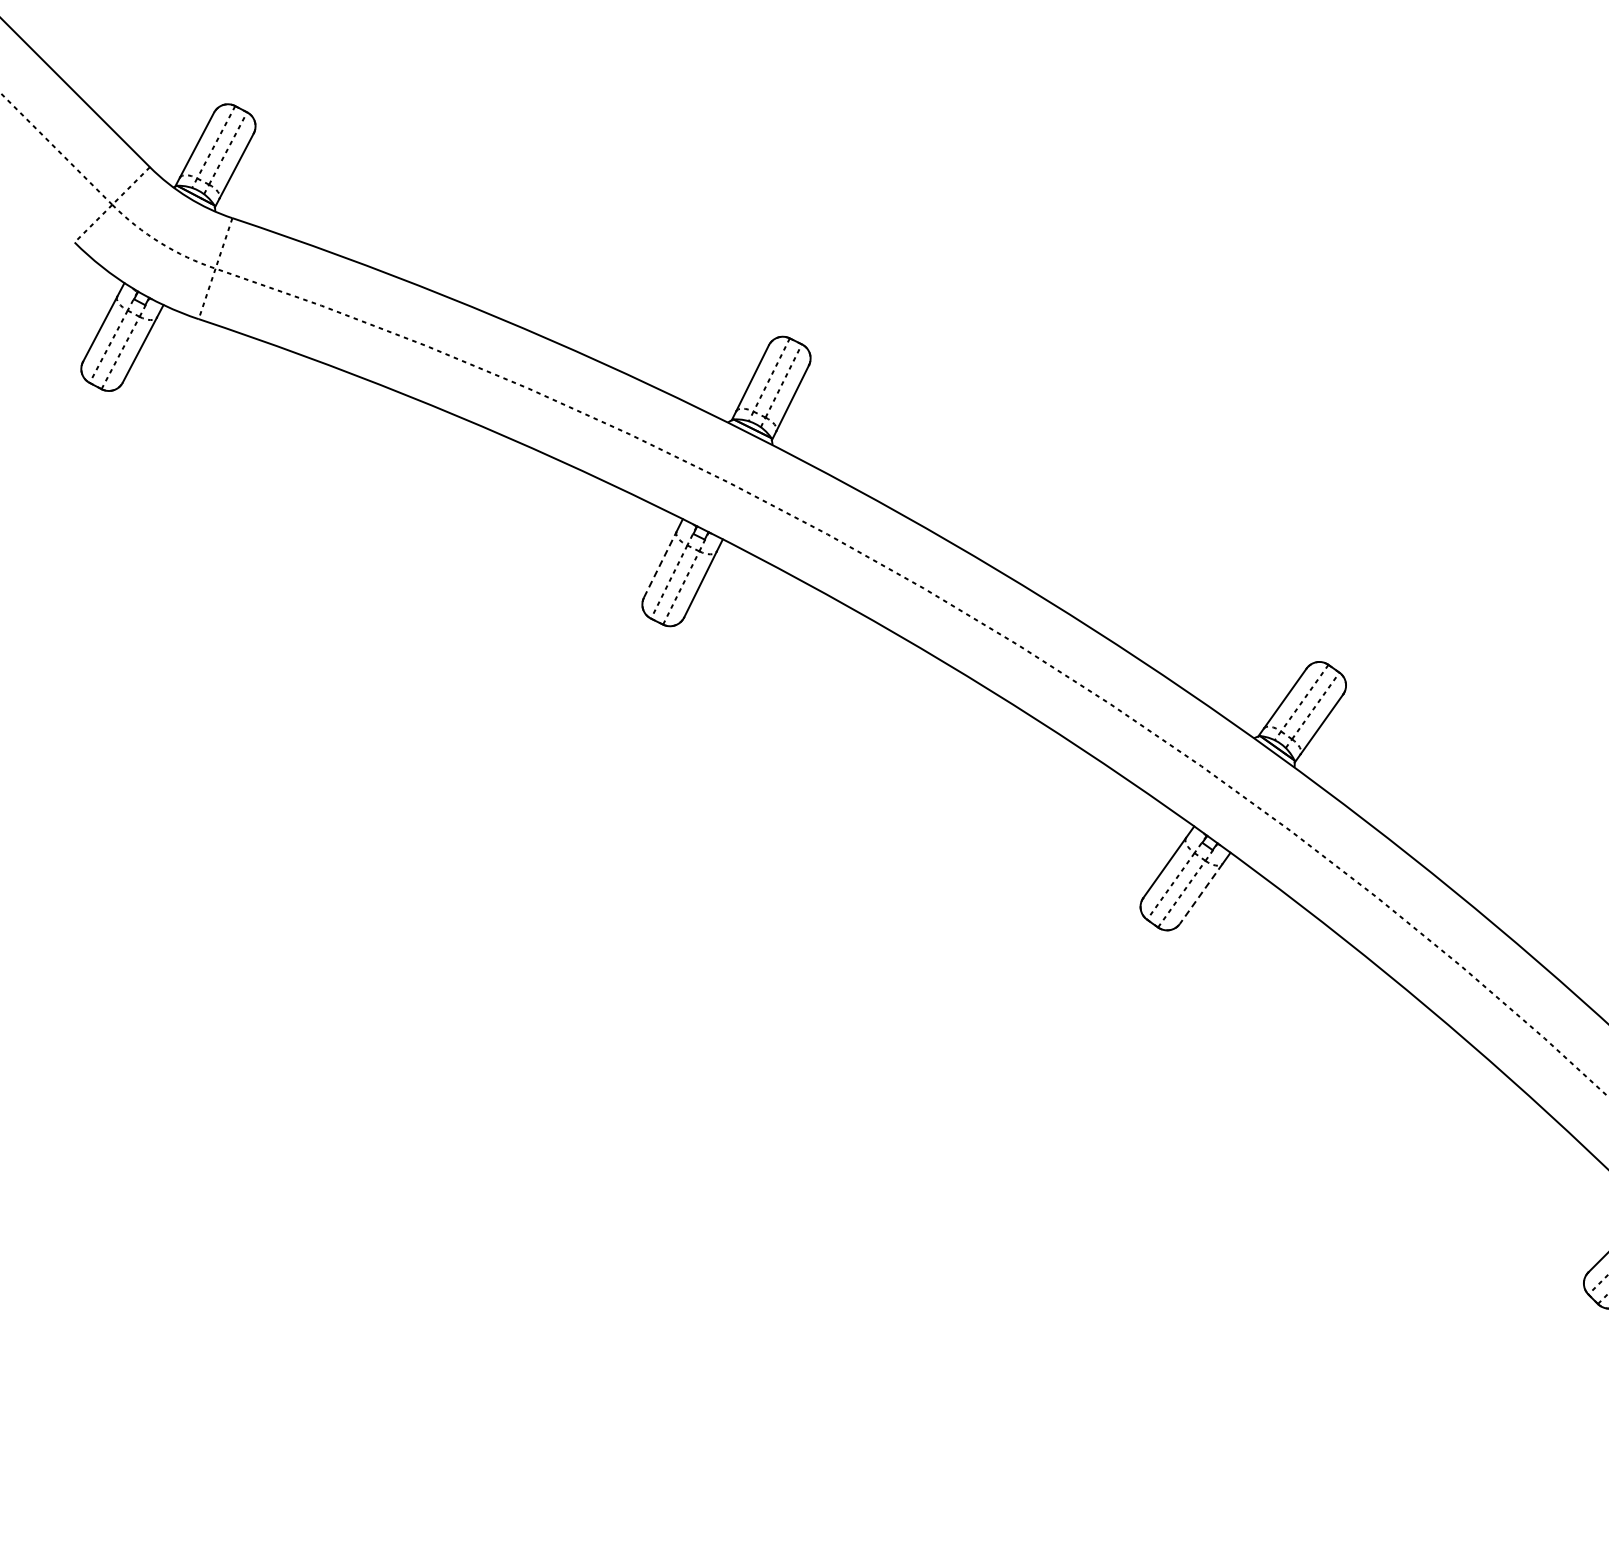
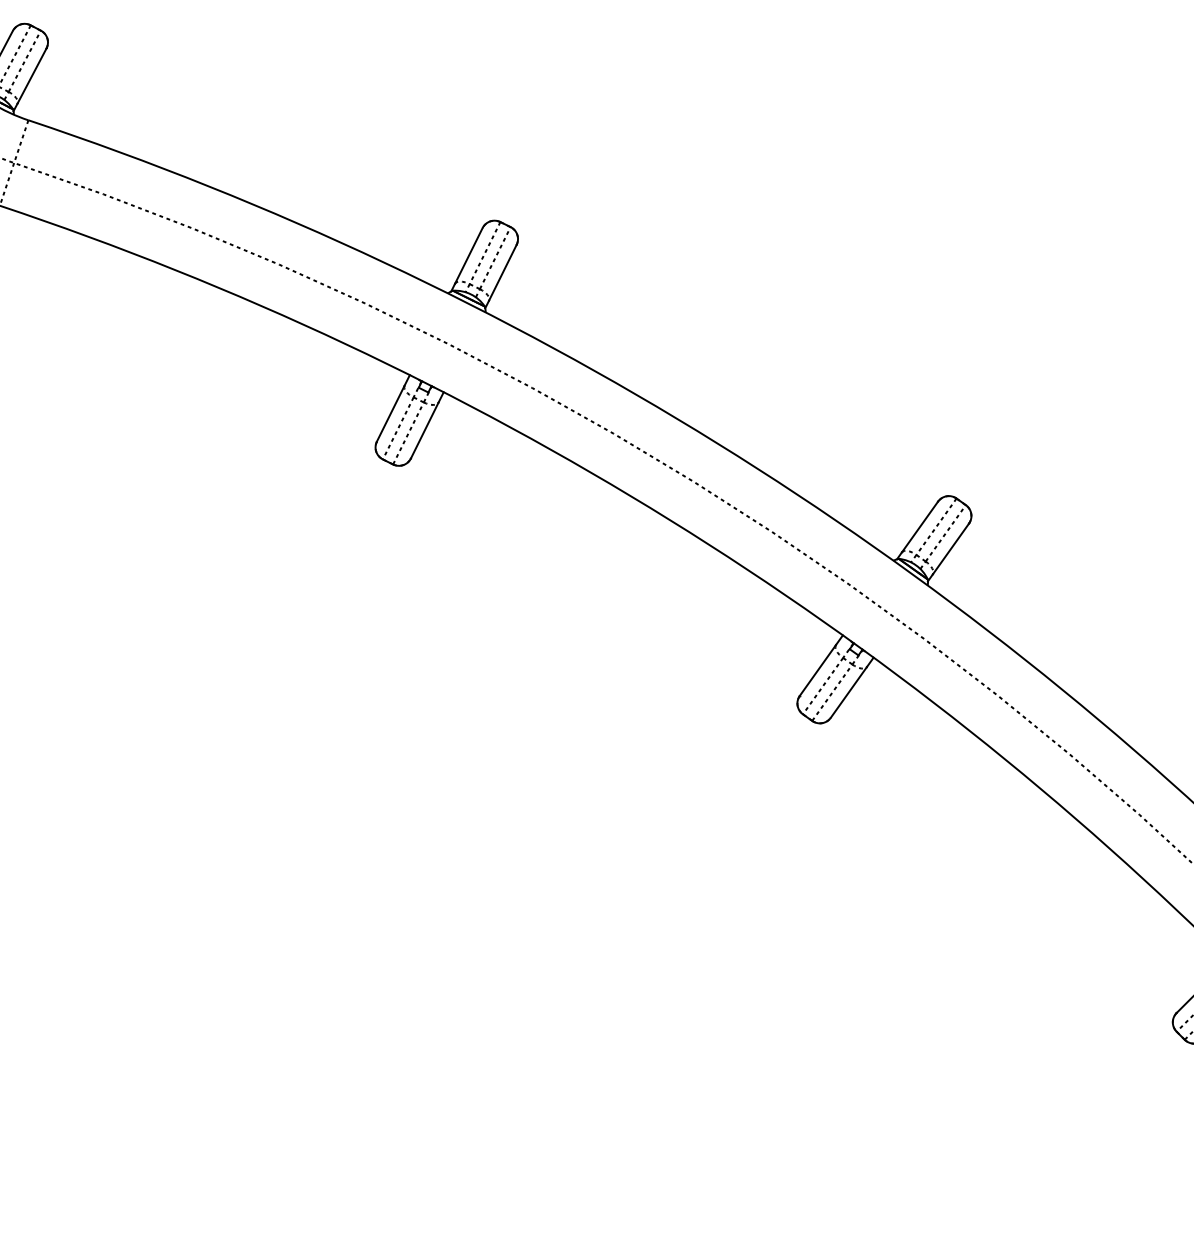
line: (660, 564) -> (390, 413), dashed -> solid
line: (1201, 893) -> (849, 692), dashed -> solid

